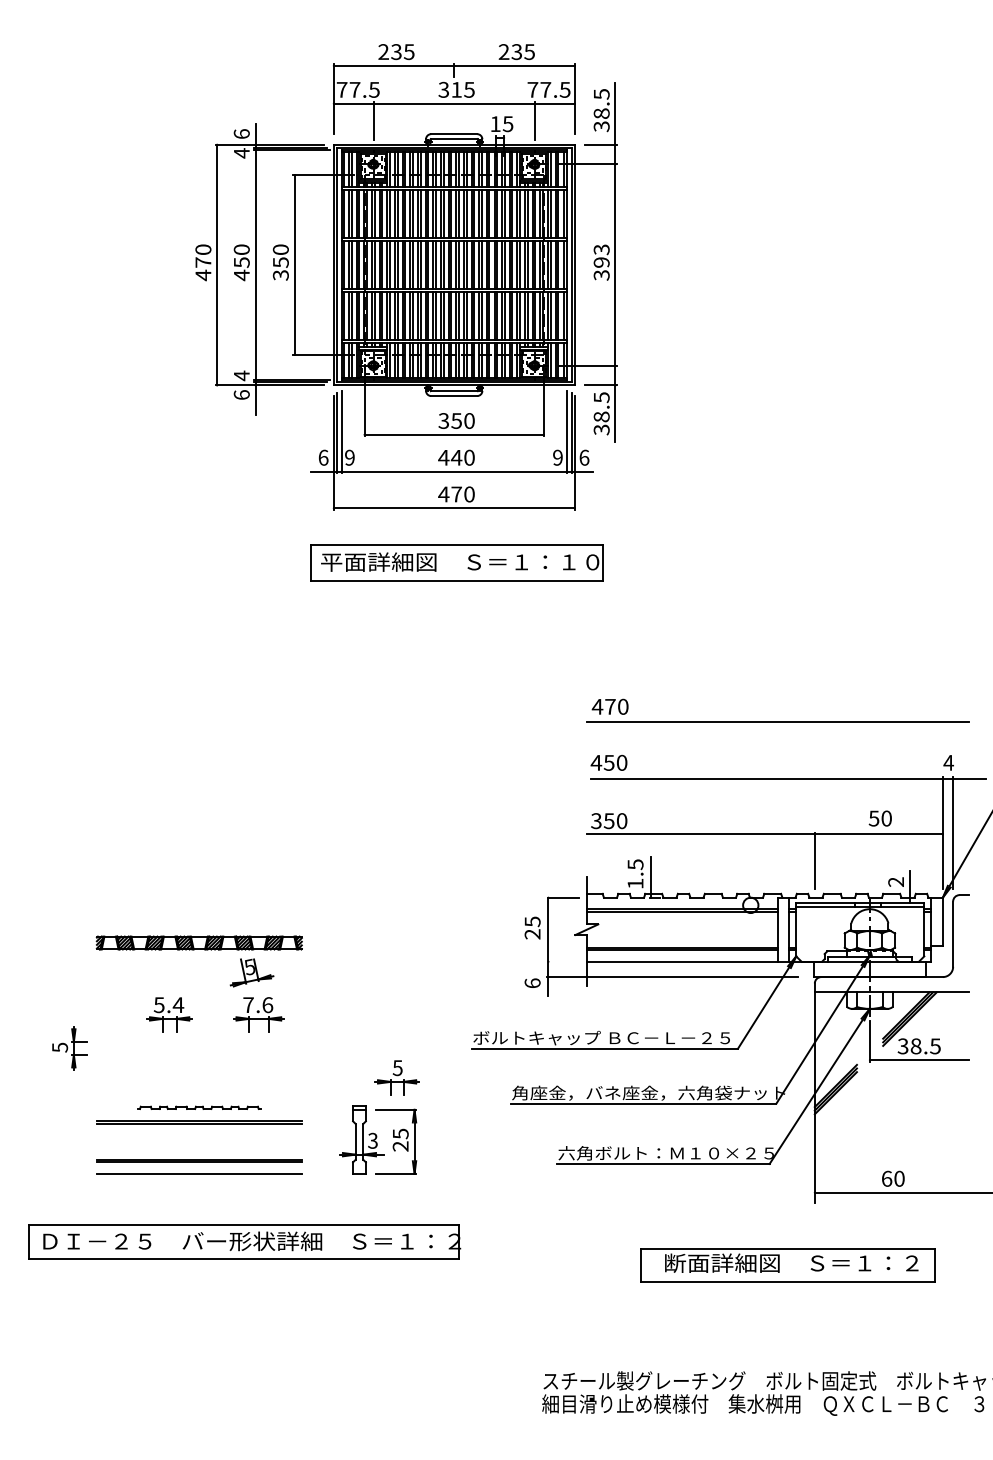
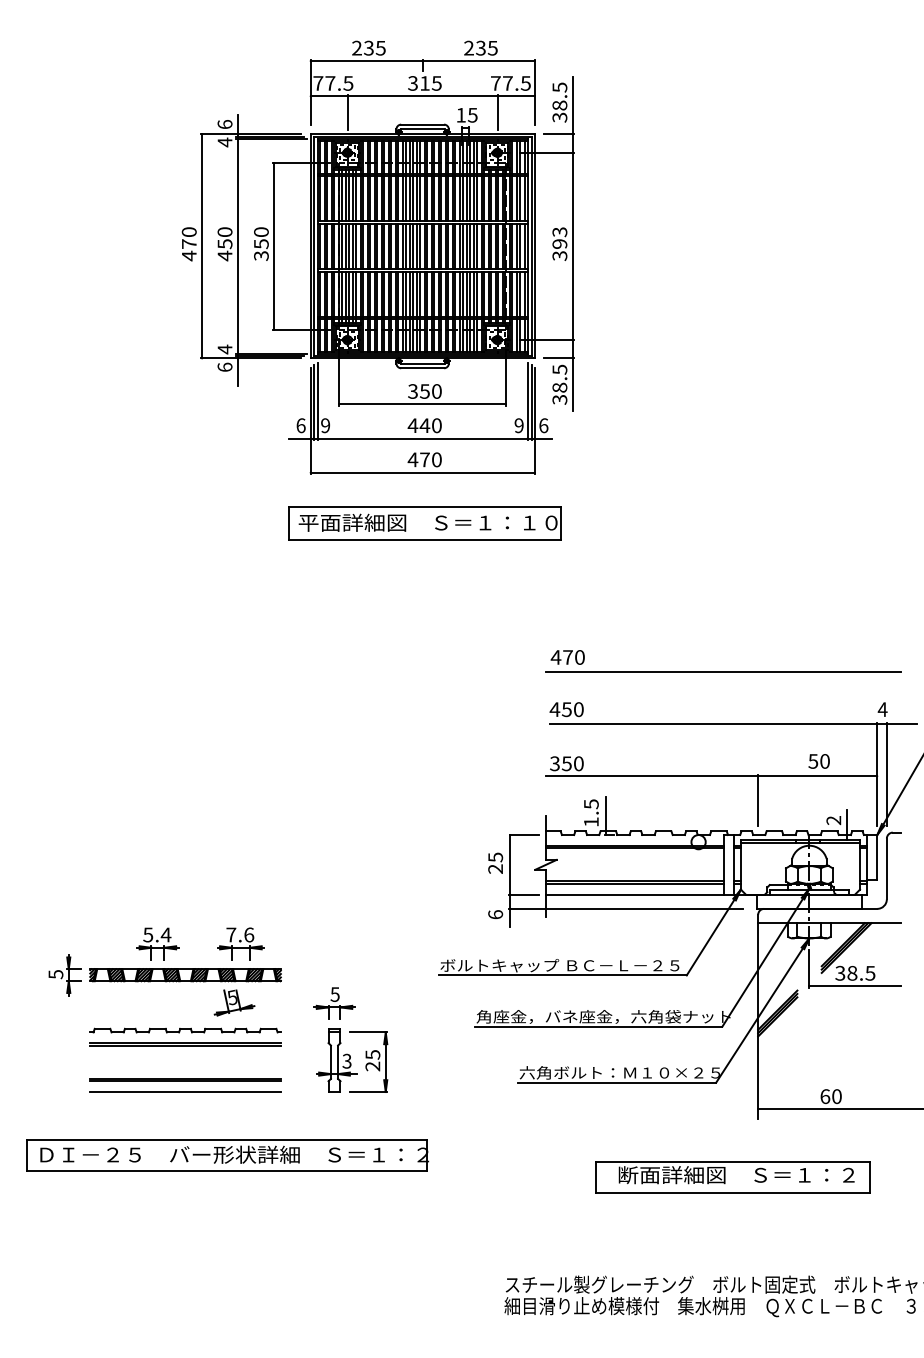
part: (199, 949) -> (185, 981), moved
line: (562, 961) -> (523, 894), added
part: (397, 1077) -> (334, 1003), moved
part: (199, 1107) -> (185, 1030), size x1.67

